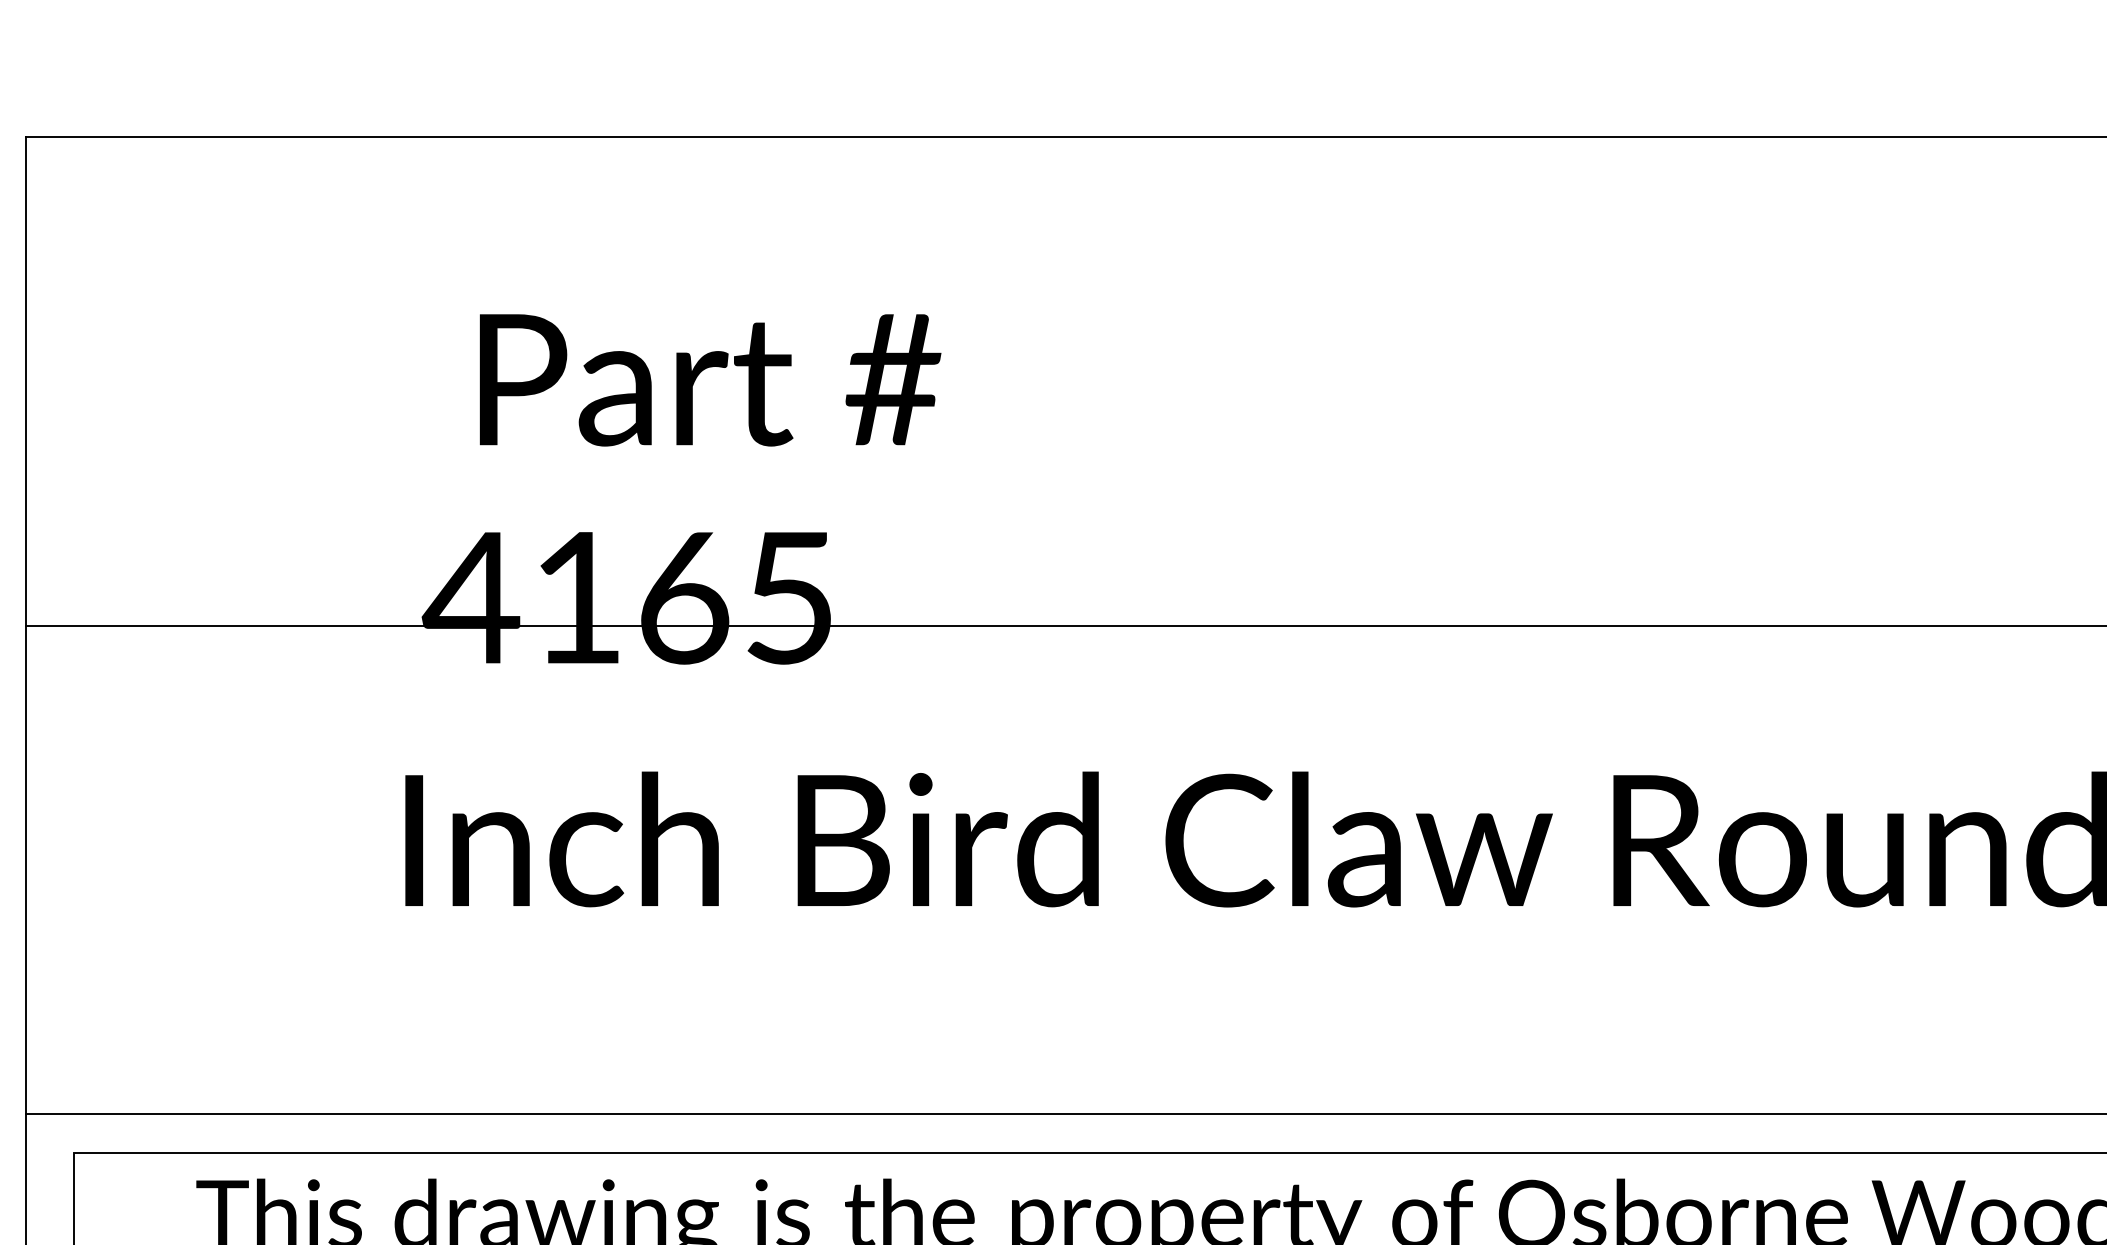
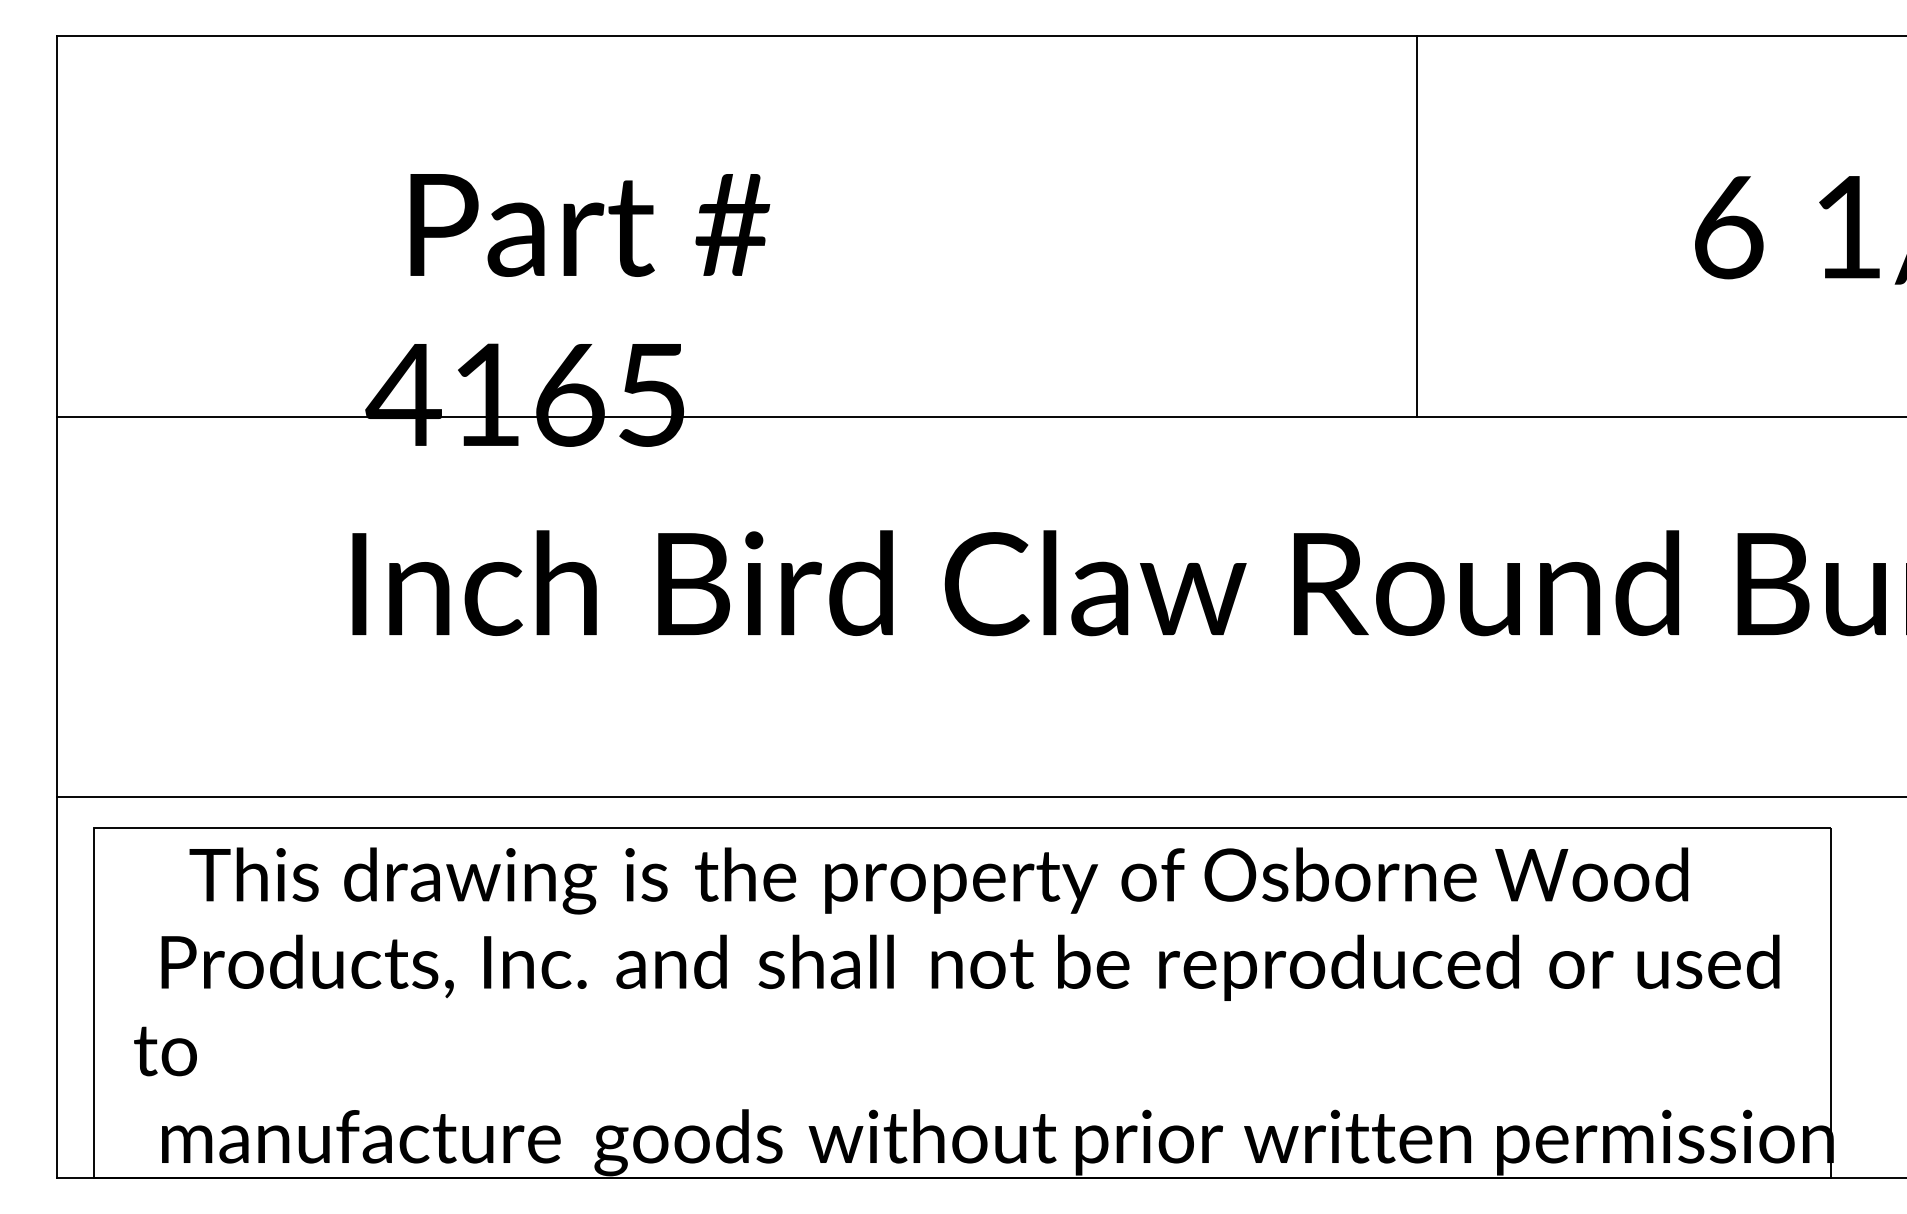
line: (1770, 381) -> (1416, 226), added

